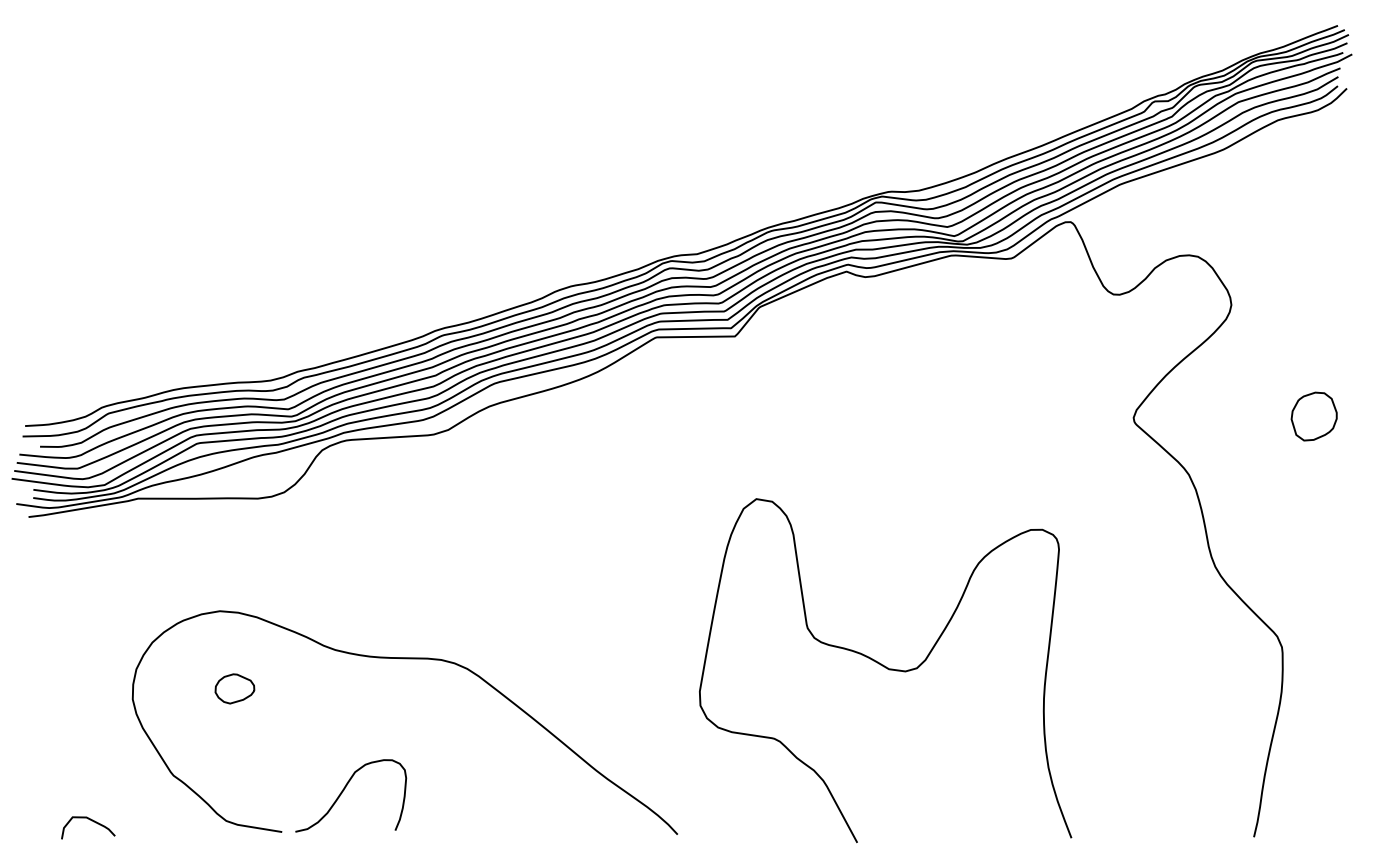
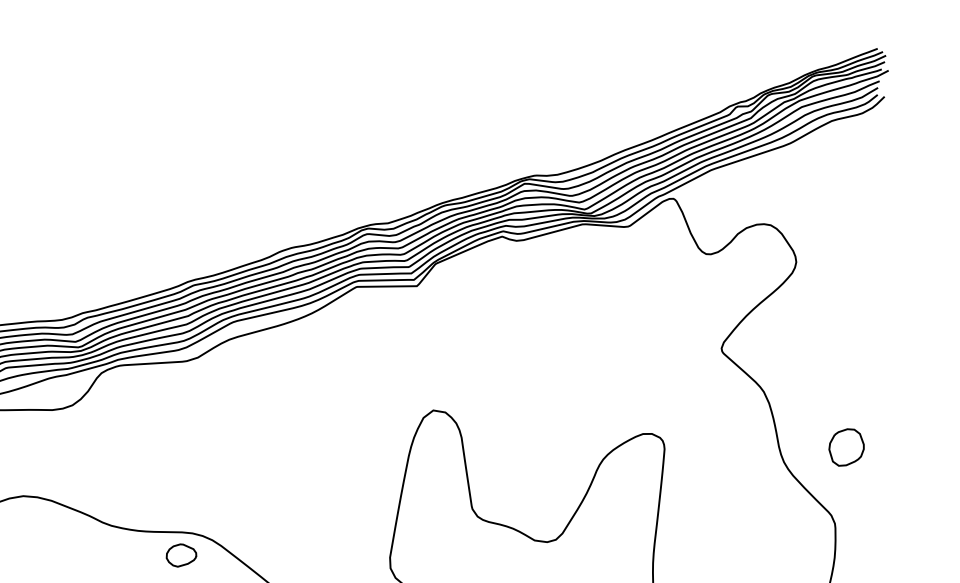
part: (1313, 416) -> (846, 447), moved
part: (234, 688) -> (181, 555), moved

